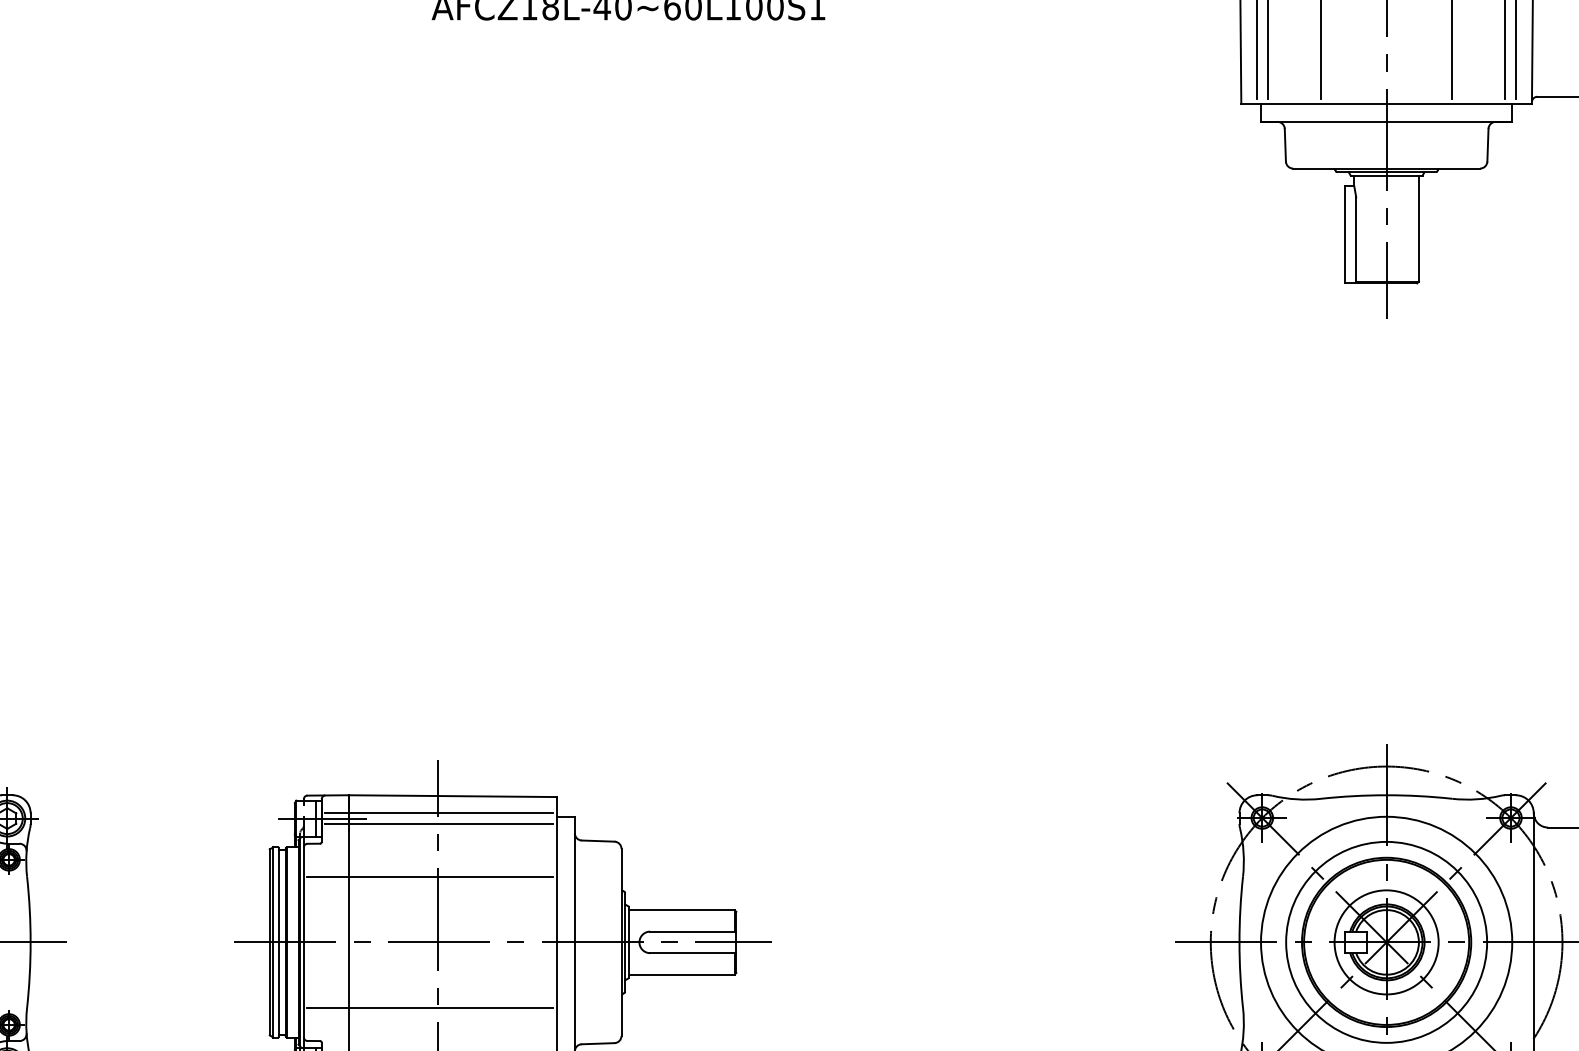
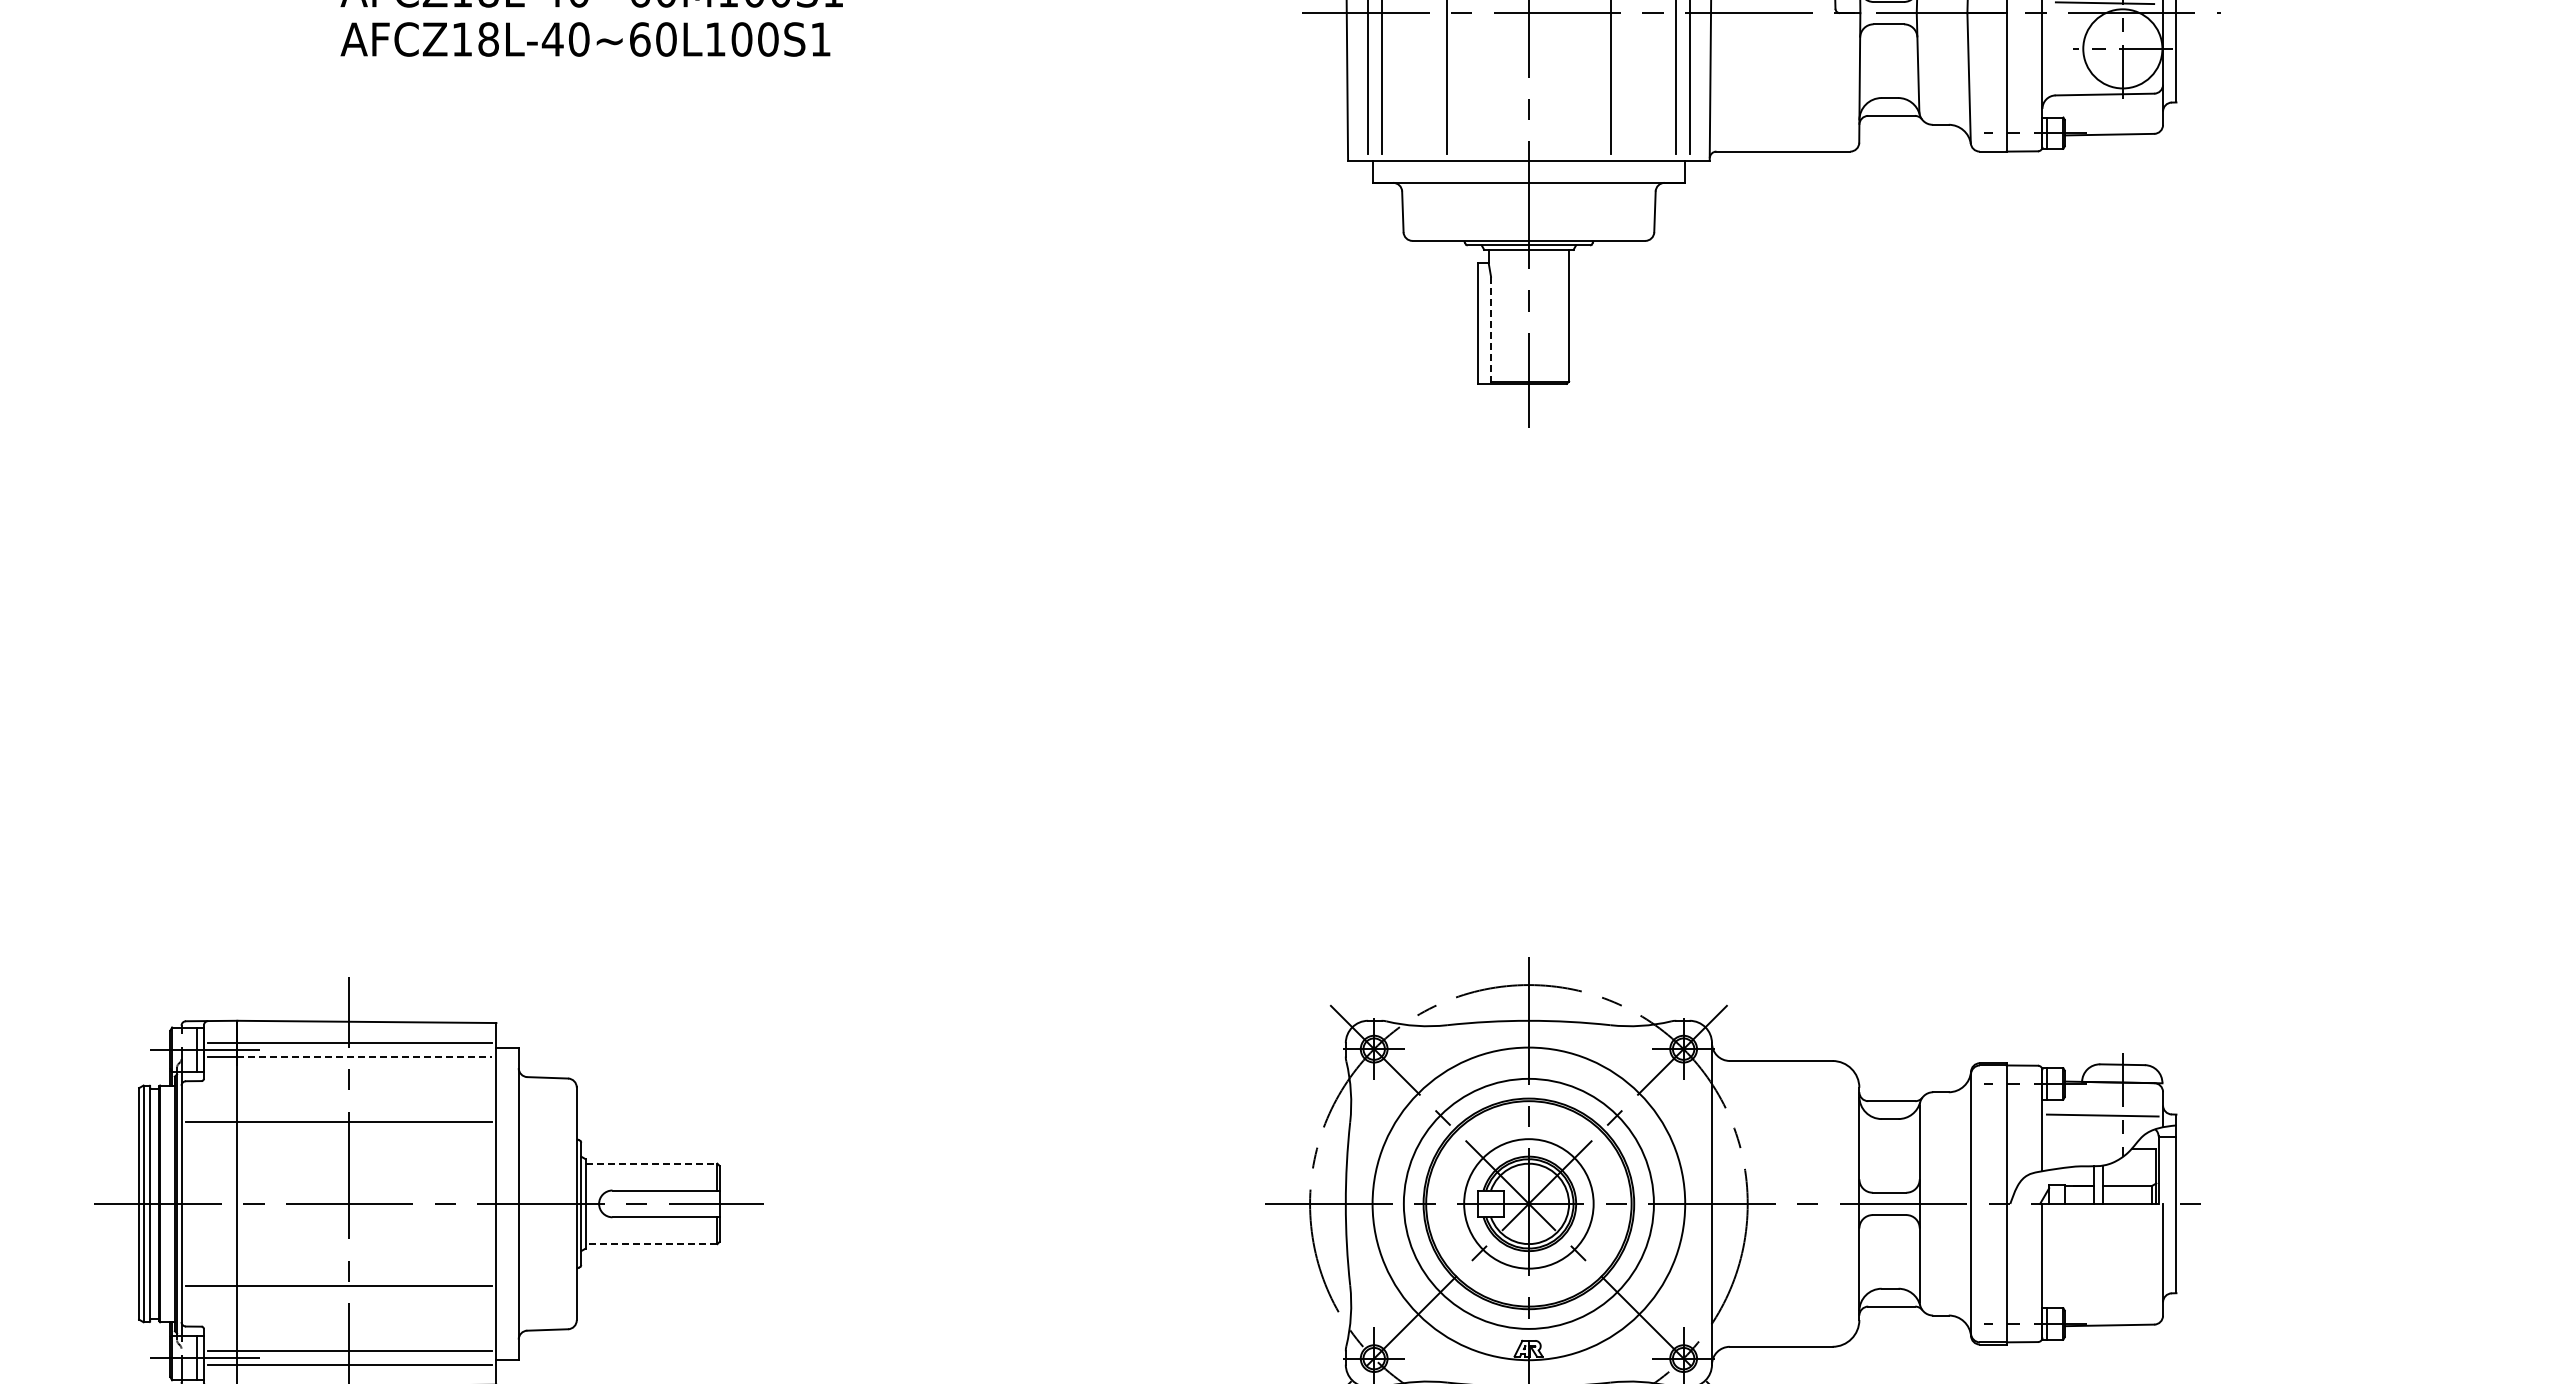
line: (1356, 240) -> (1491, 330), solid -> dashed
line: (451, 823) -> (365, 1056), solid -> dashed
line: (681, 909) -> (651, 1163), solid -> dashed
line: (681, 975) -> (651, 1244), solid -> dashed

